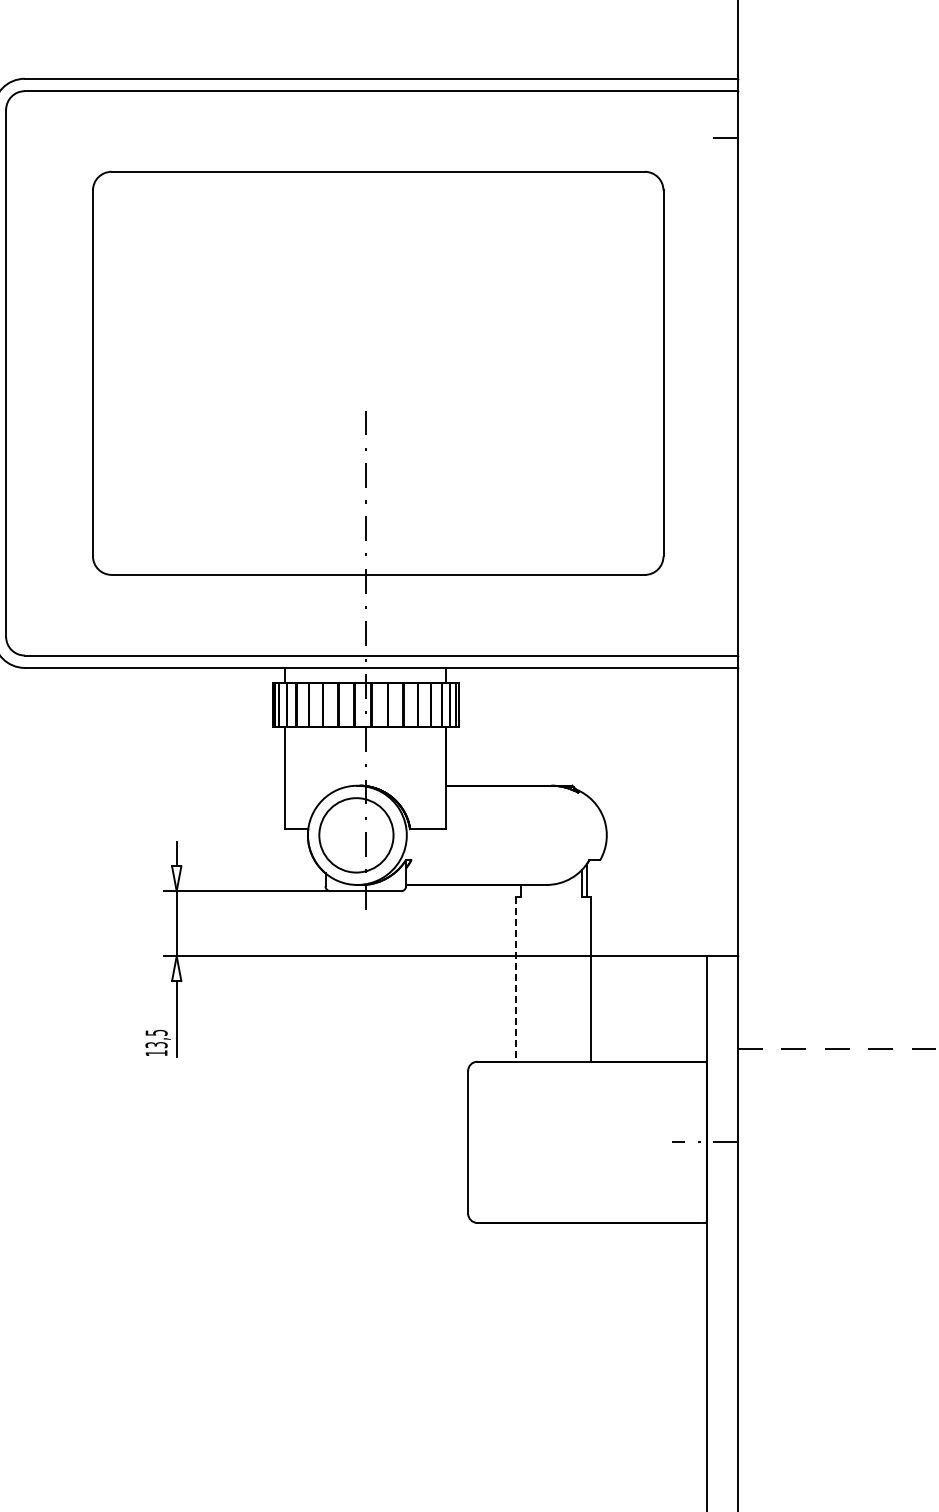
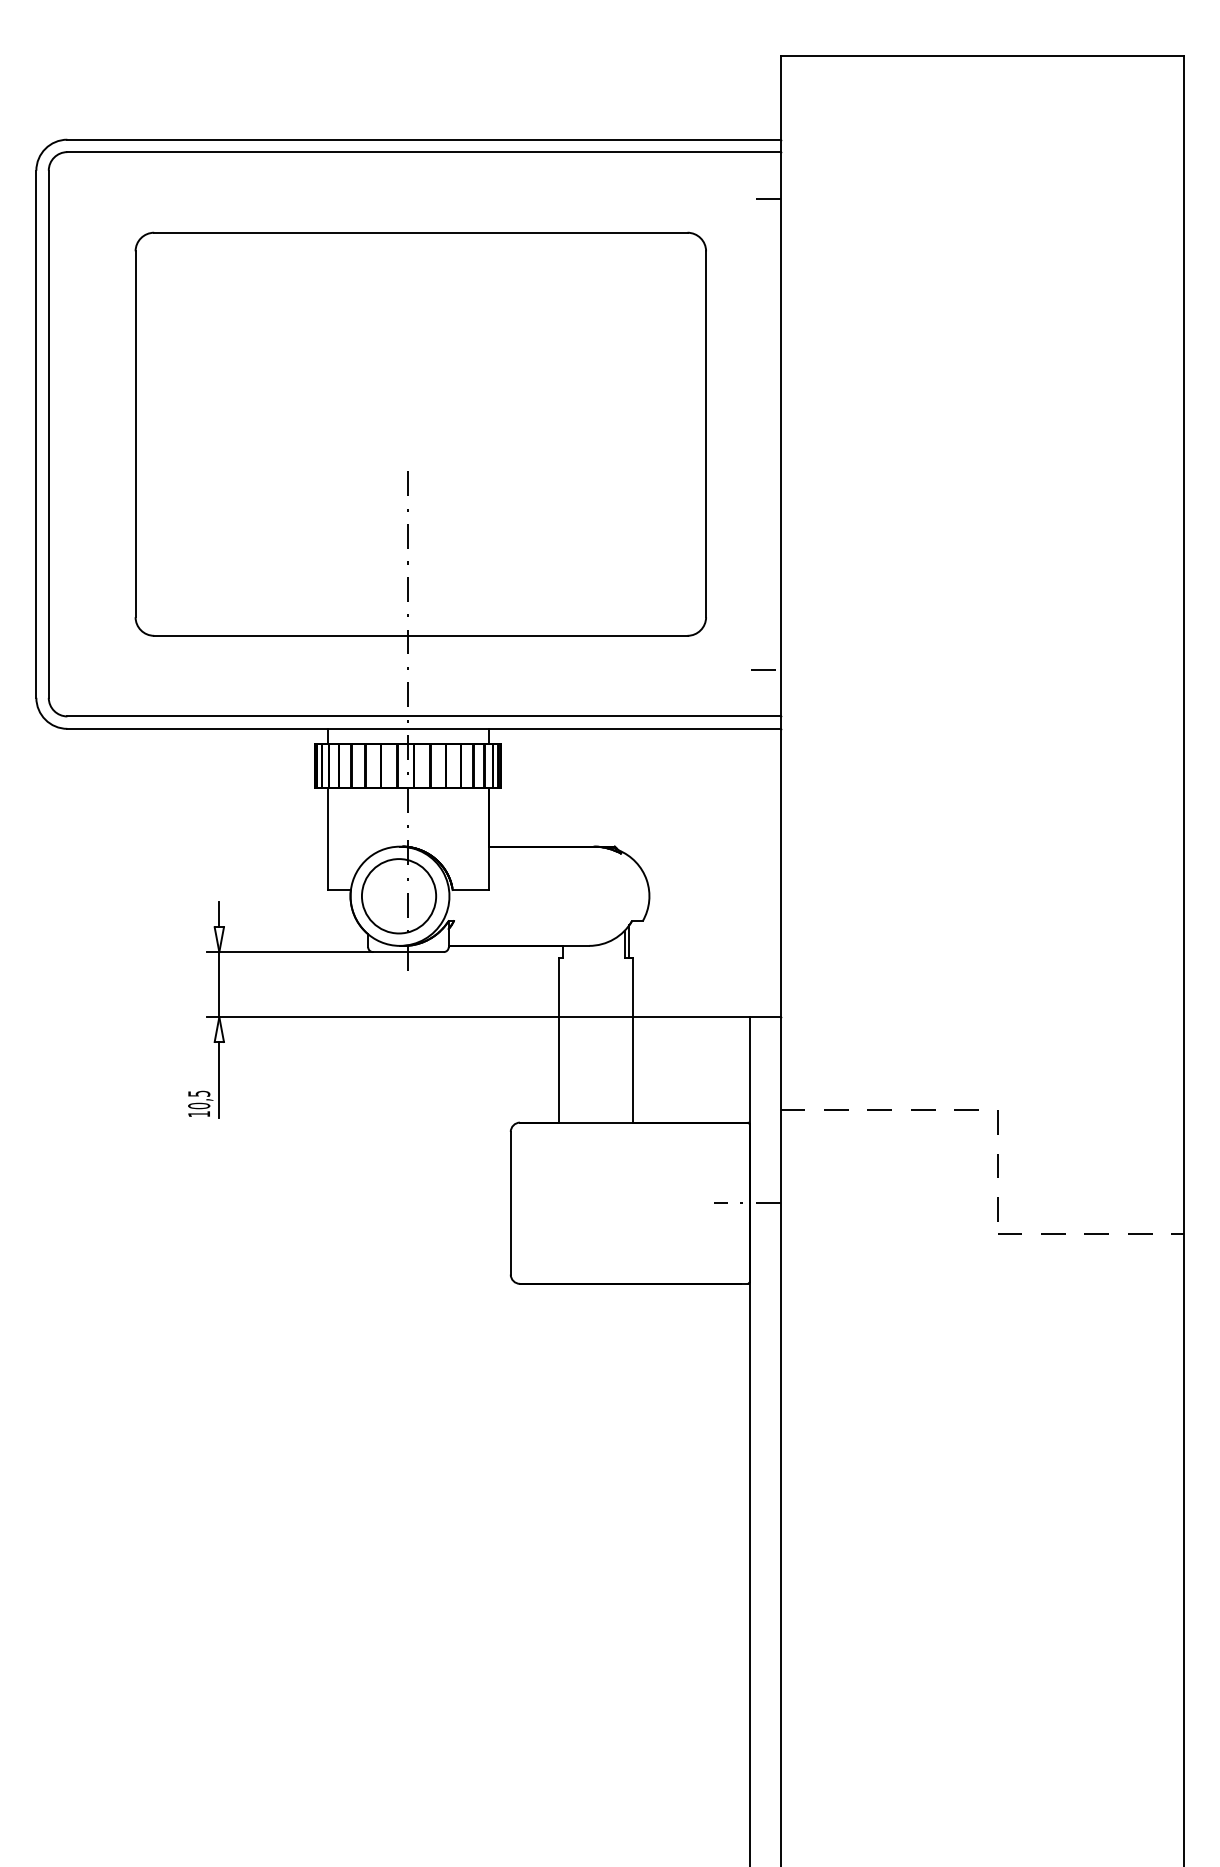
line: (722, 608) -> (765, 669), added
line: (516, 979) -> (559, 1040), dashed -> solid
text: (156, 1044) -> (199, 1105), 13,5 -> 10,5

